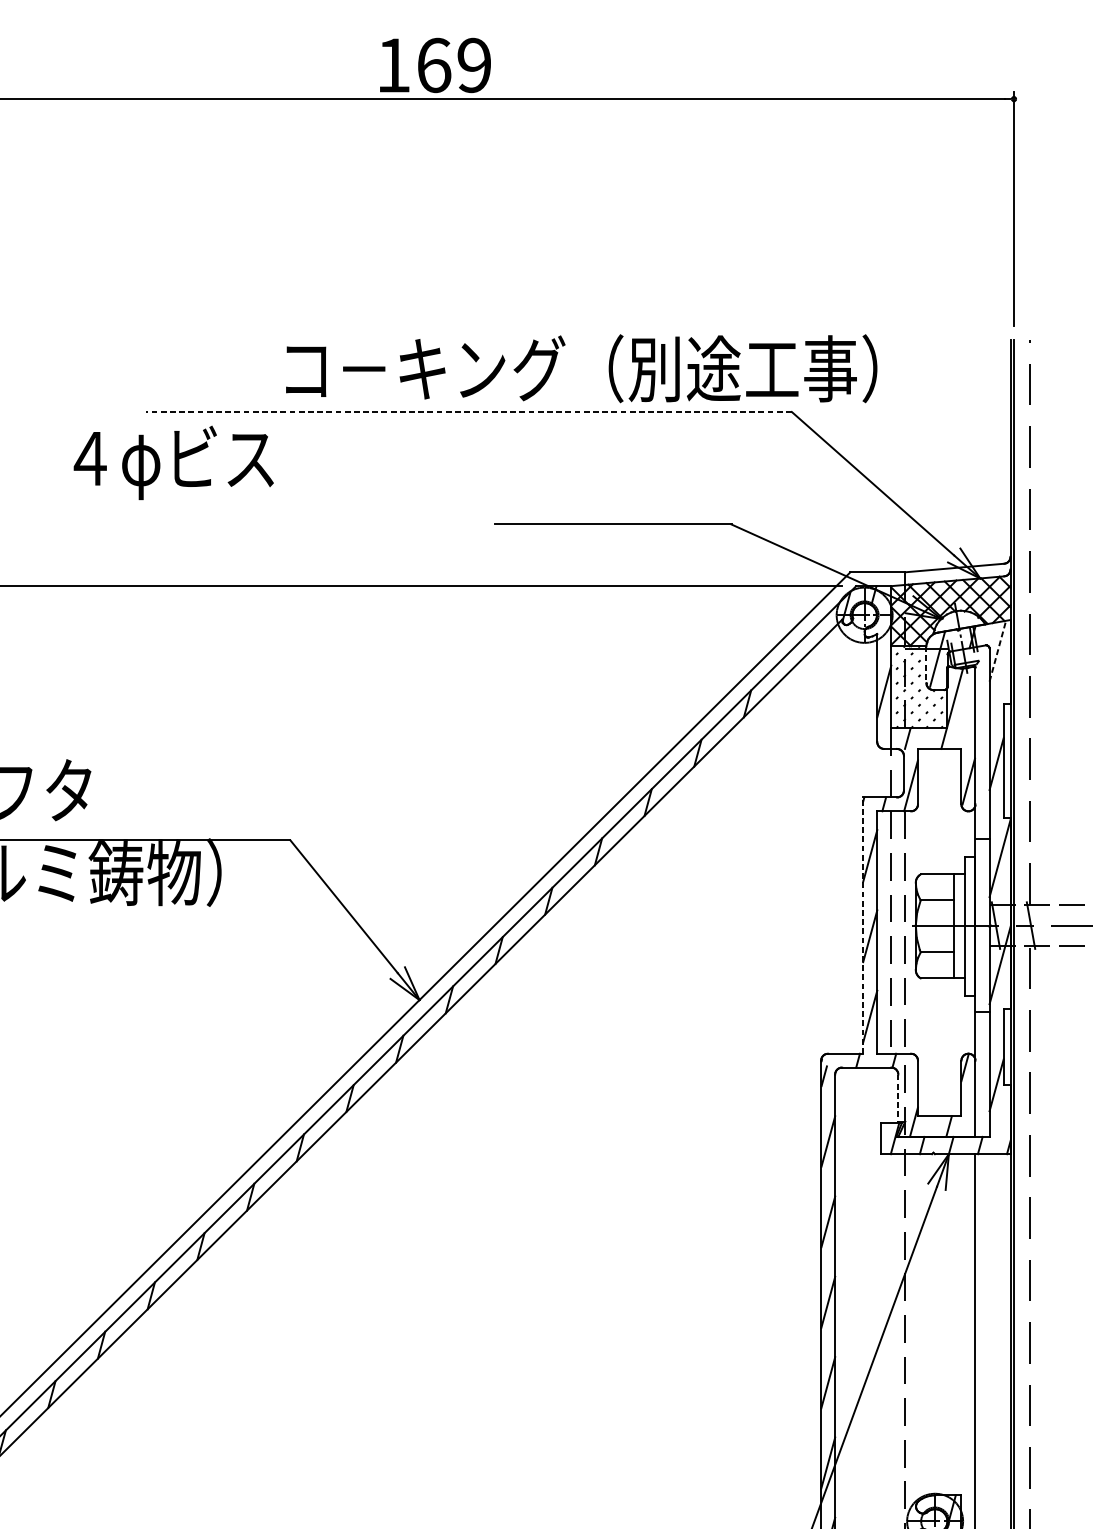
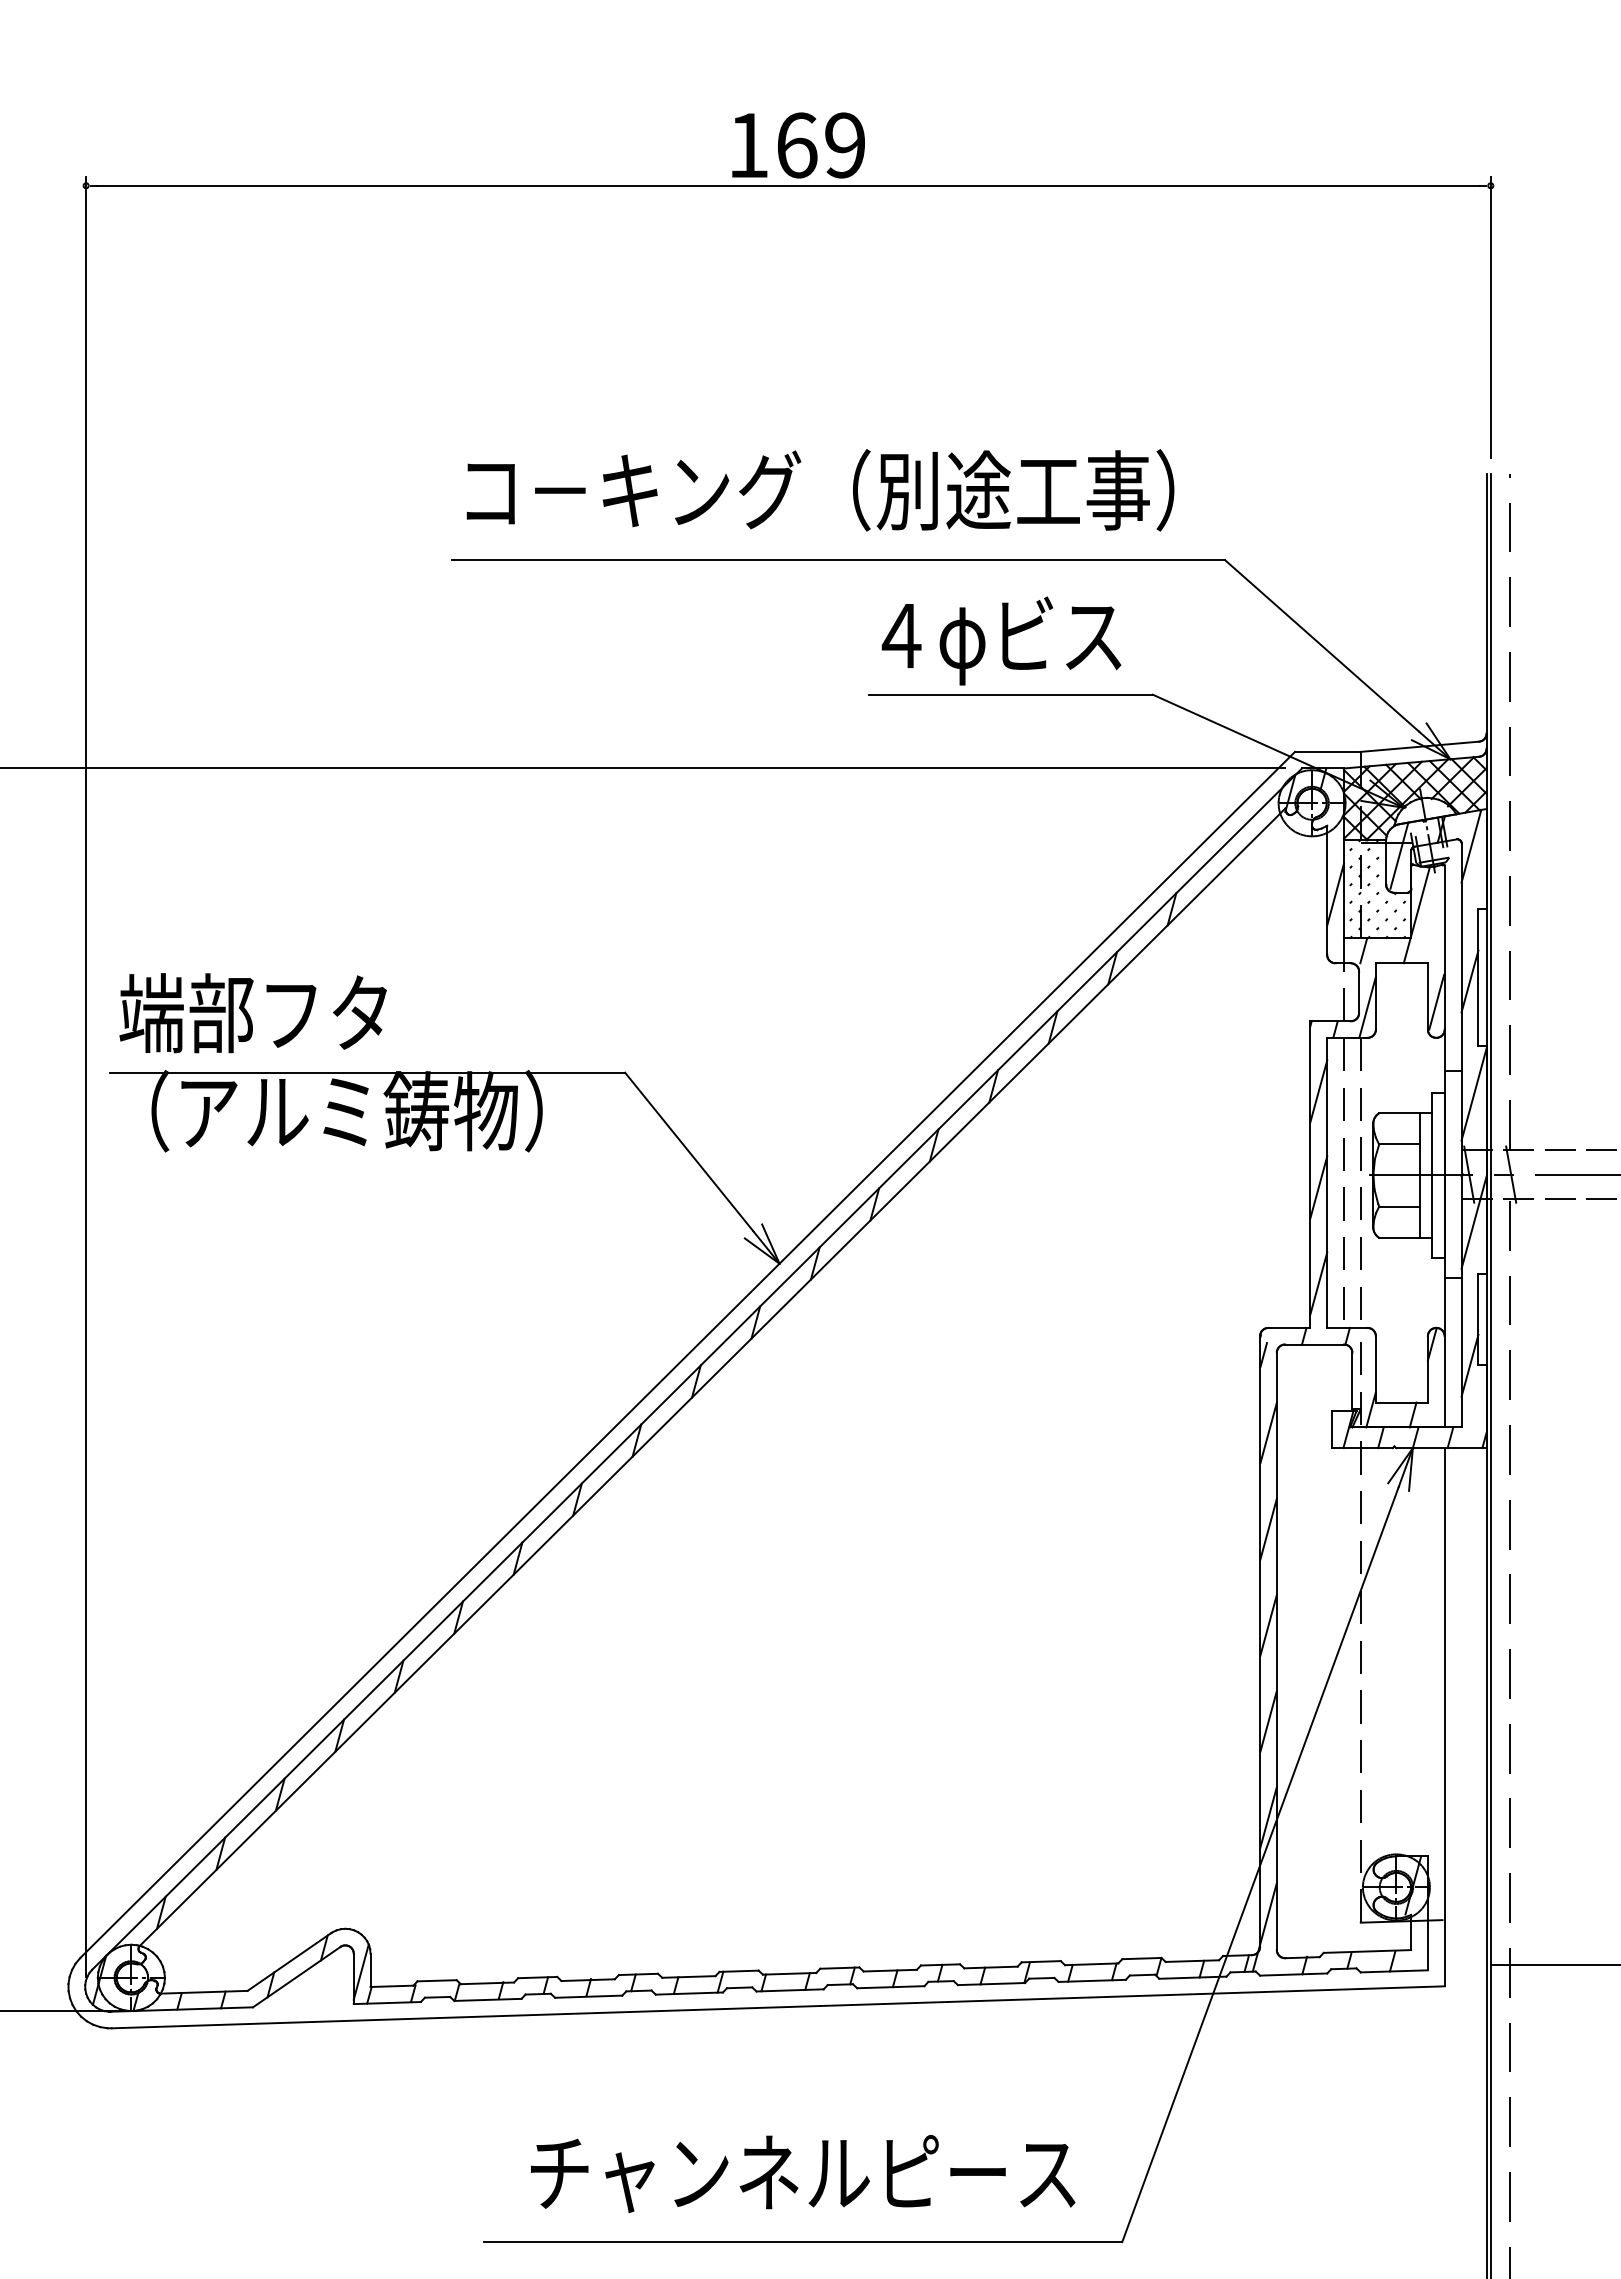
text: (581, 368) -> (820, 490), moved
line: (468, 412) -> (838, 560), dashed -> solid
text: (173, 462) -> (1001, 640), moved
line: (997, 651) -> (1471, 846), dashed -> solid
line: (926, 664) -> (1386, 862), dashed -> solid
line: (863, 925) -> (1310, 1174), dashed -> solid
line: (898, 1098) -> (1352, 1381), dashed -> solid

